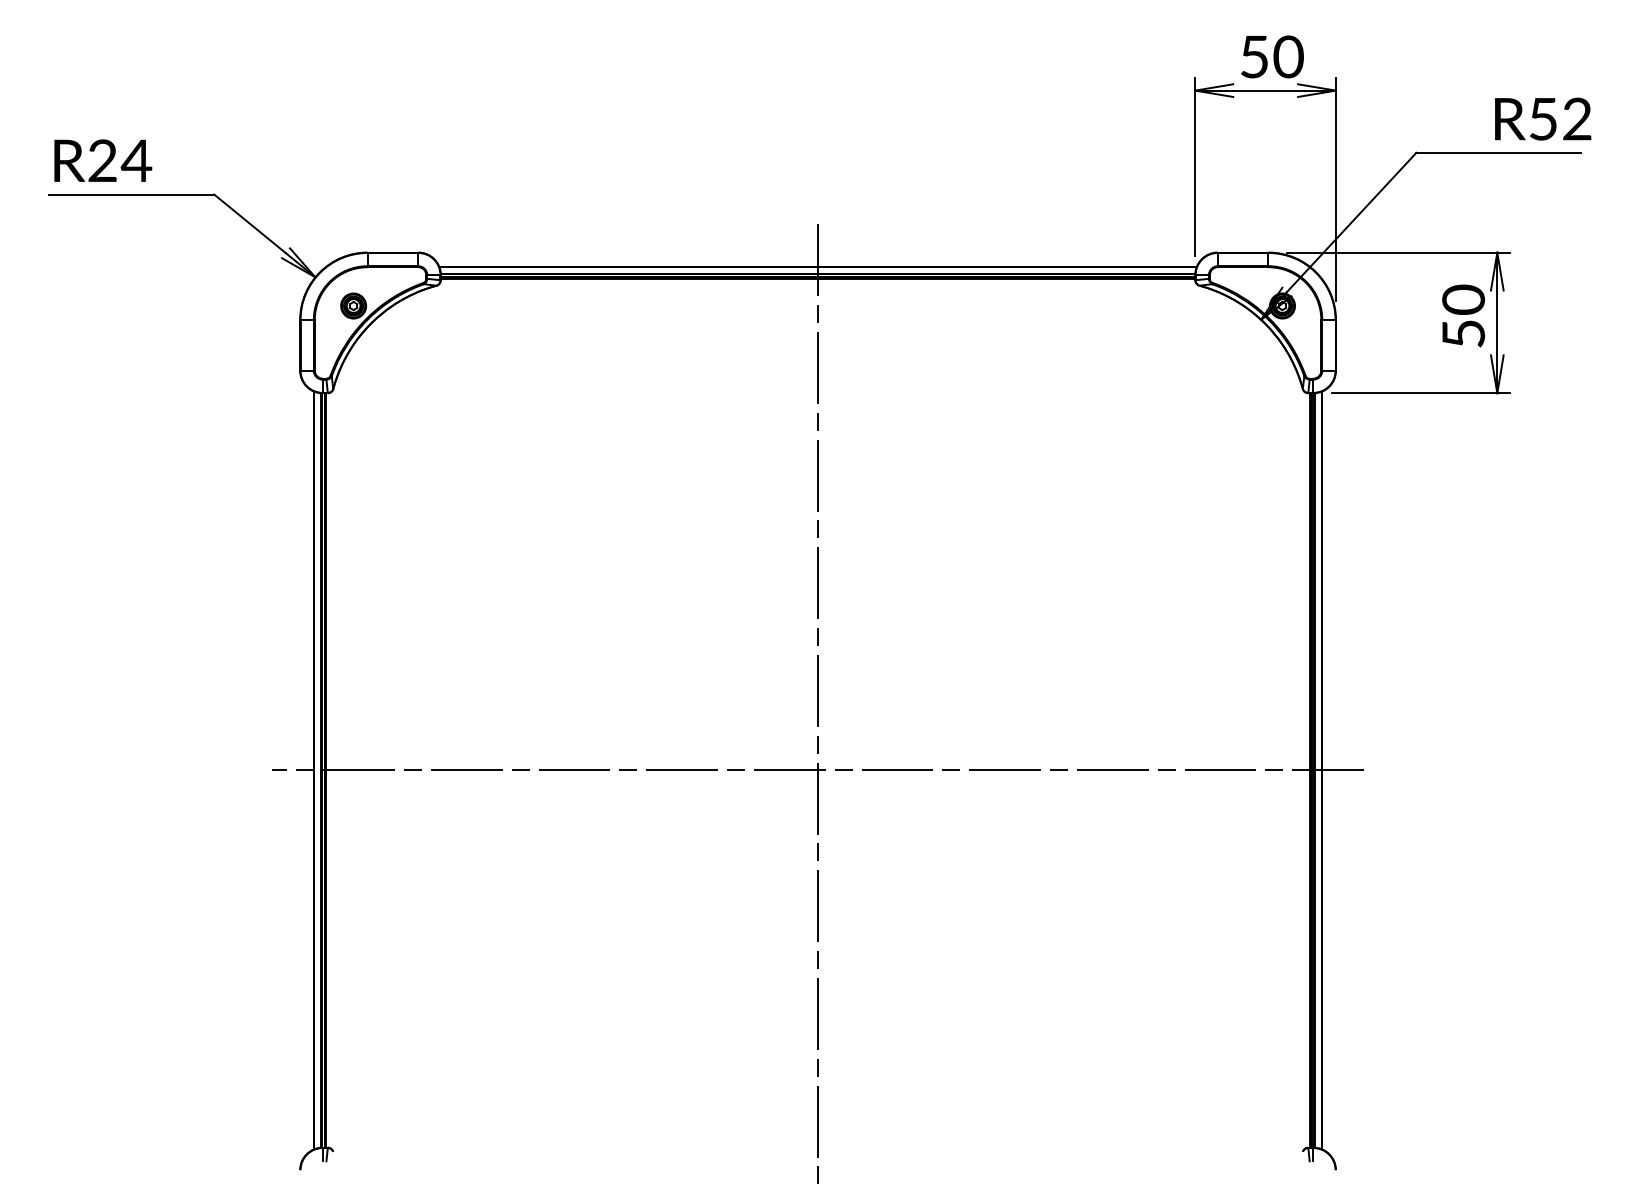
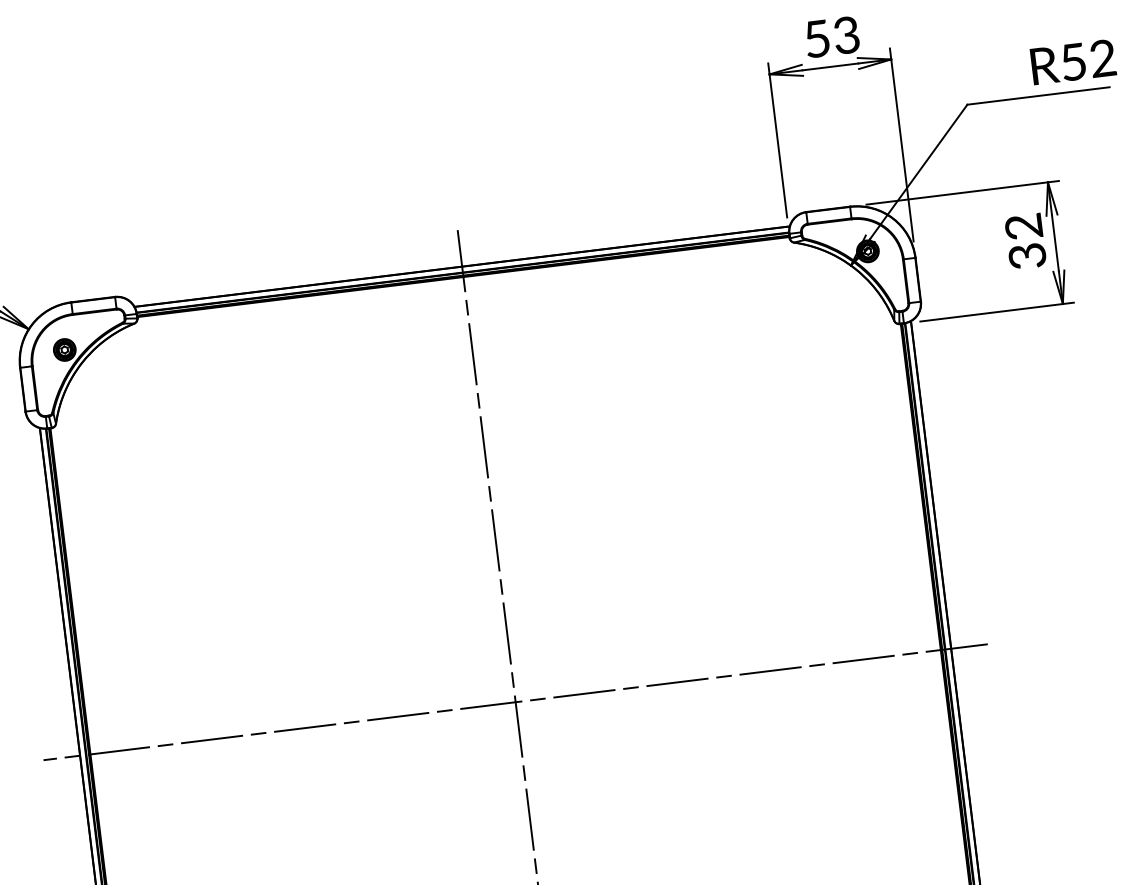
text: (1288, 56) -> (846, 34), 50 -> 53
text: (1463, 316) -> (1025, 241), 50 -> 32

